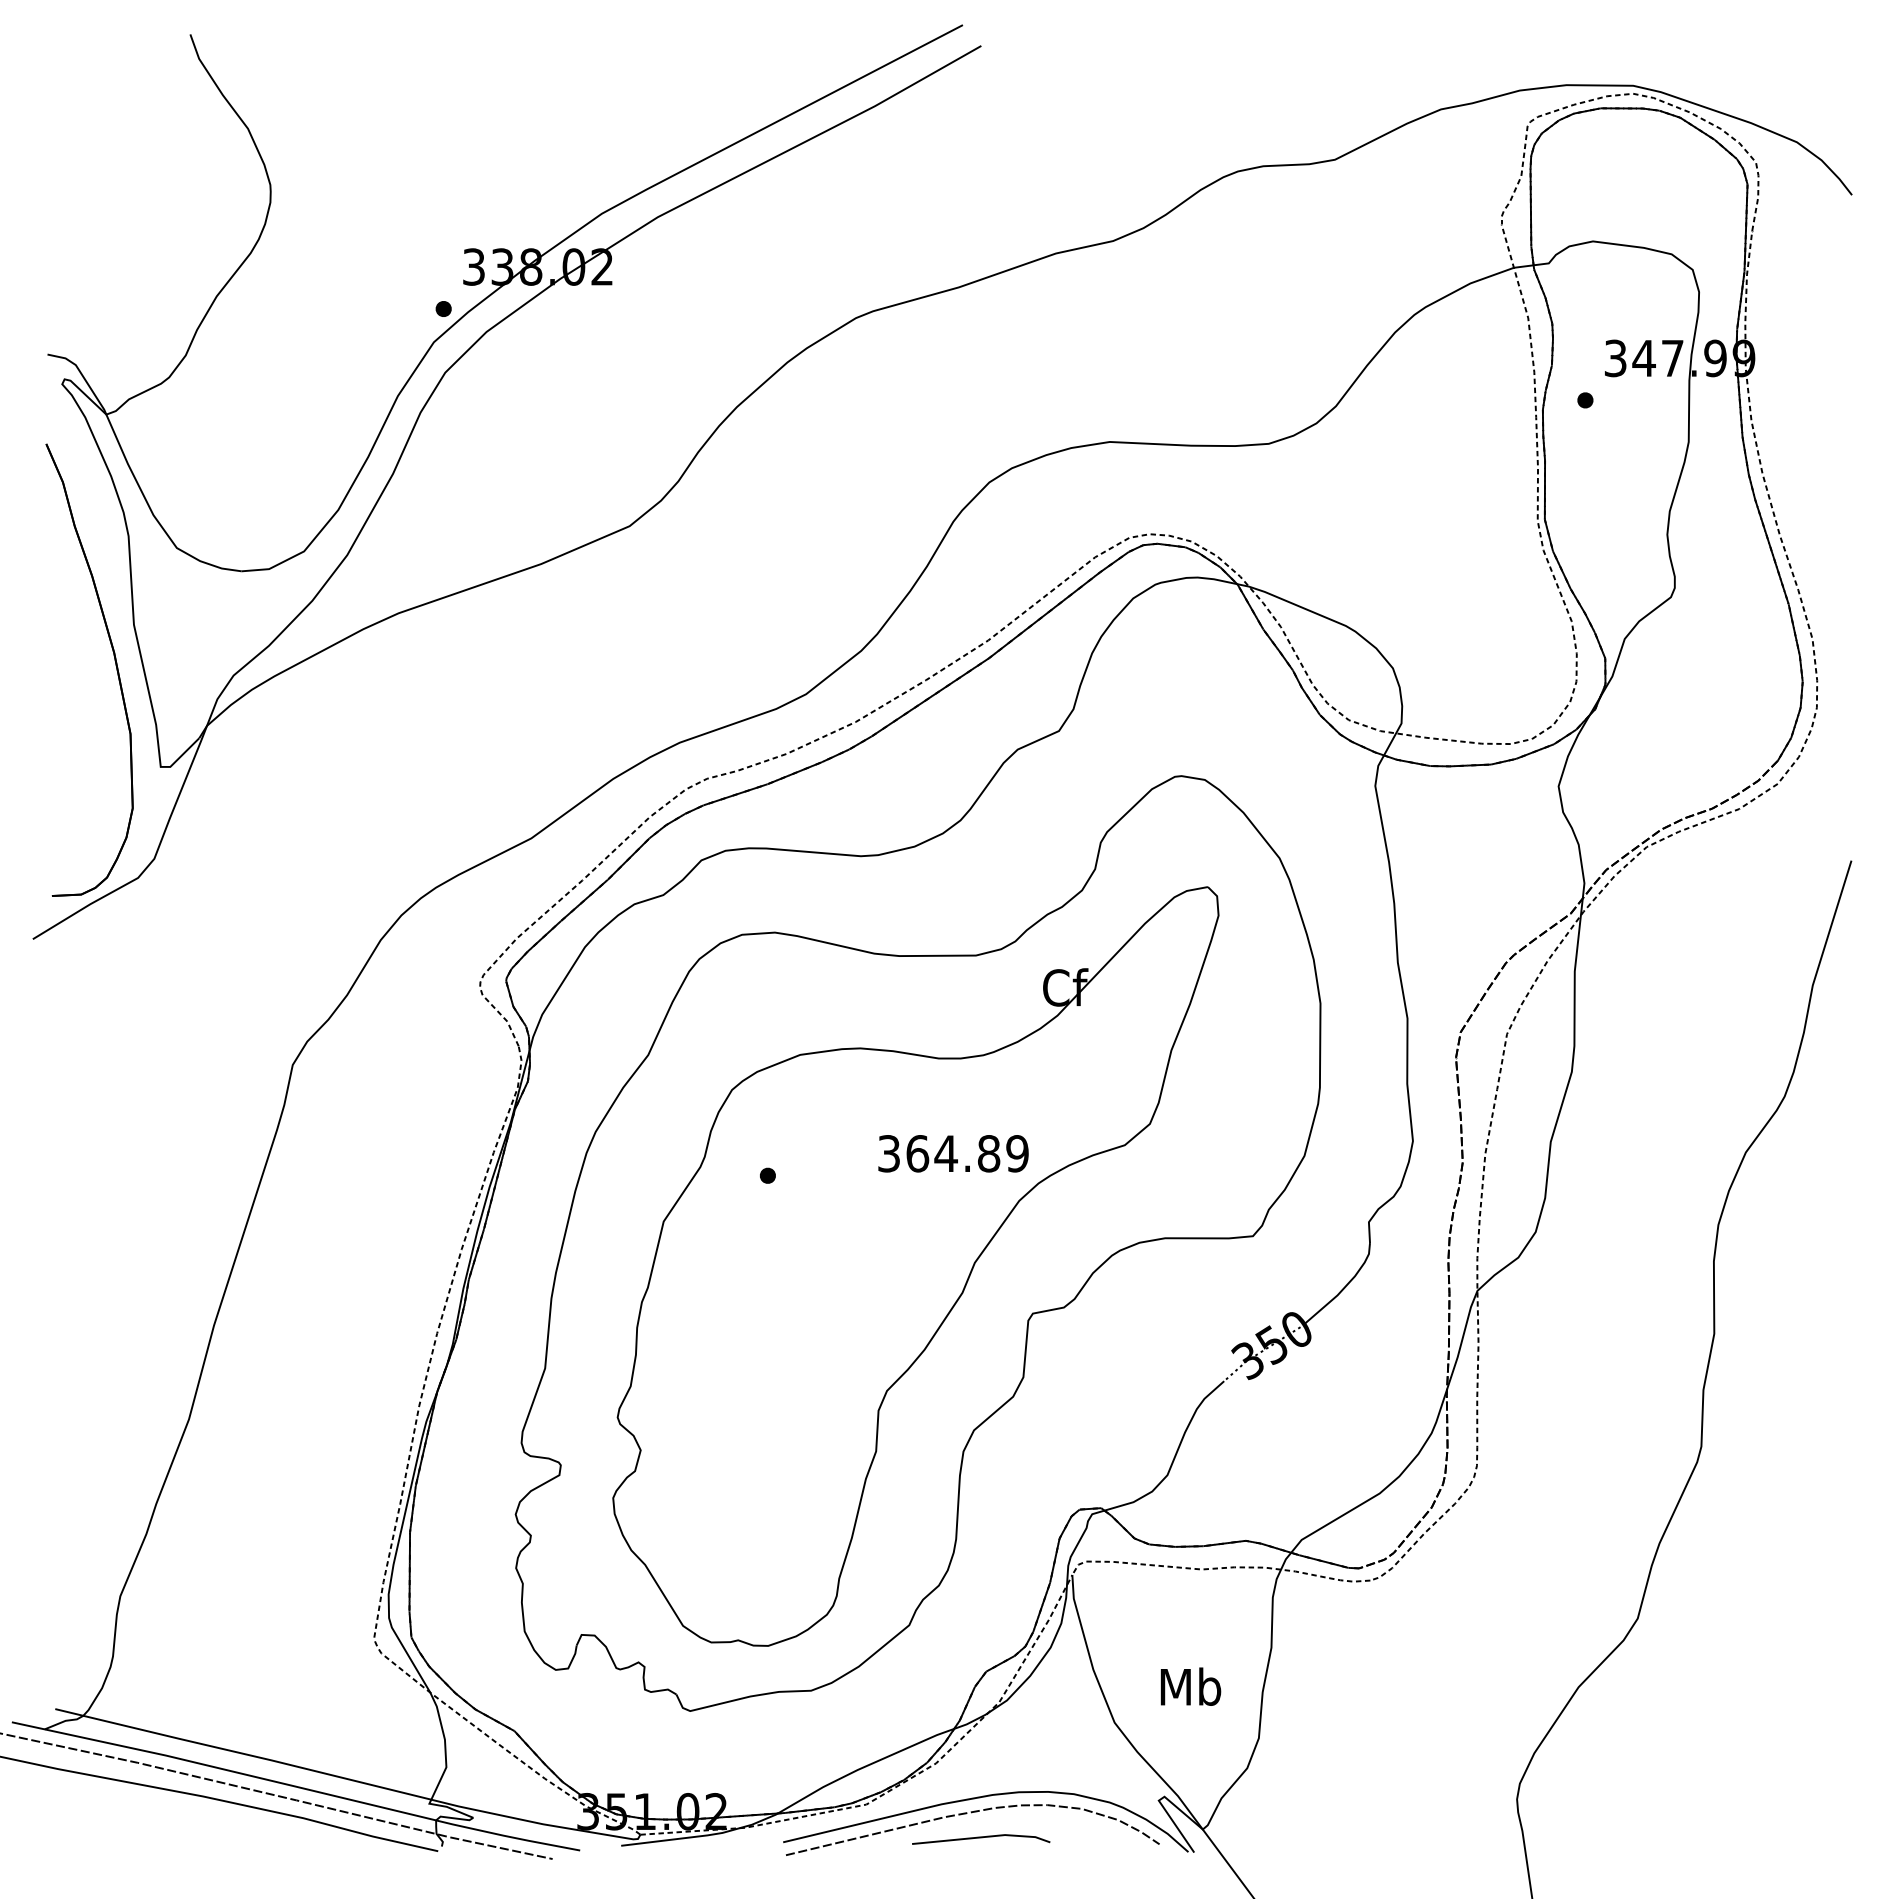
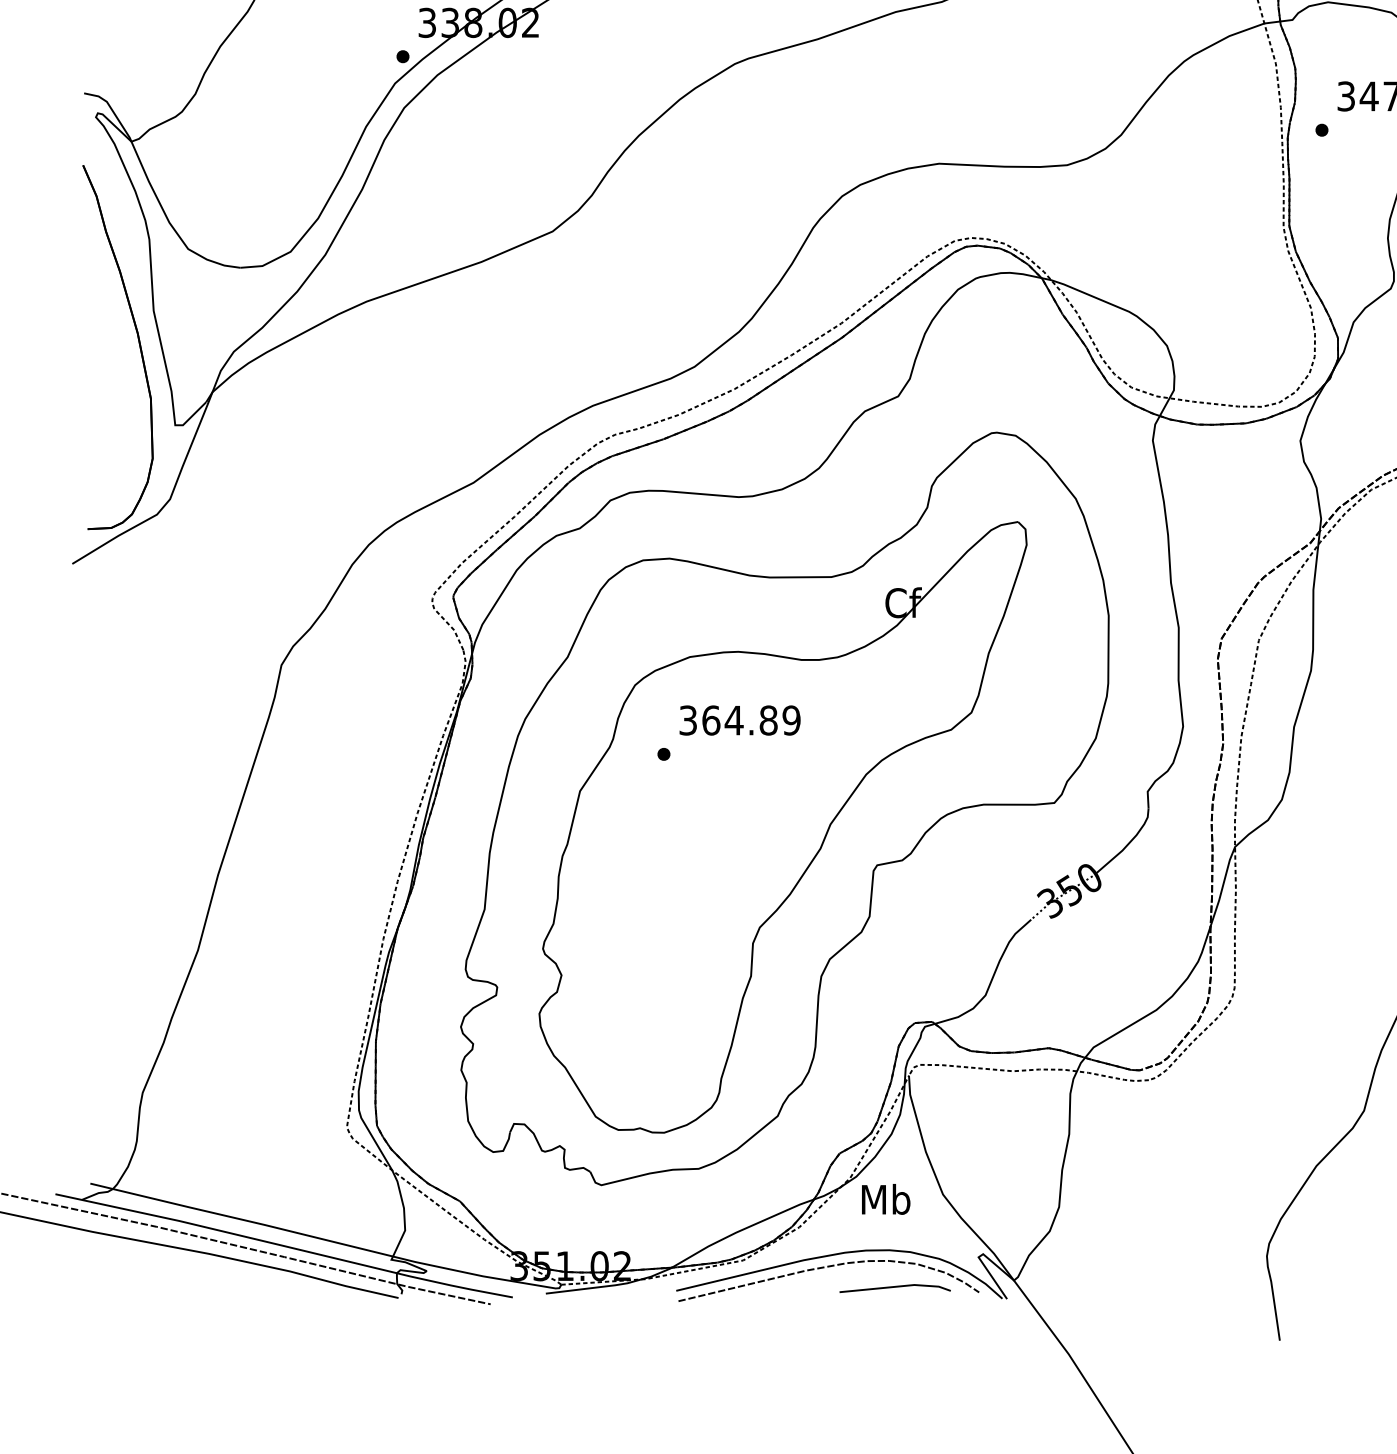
text: (953, 1153) -> (740, 720), moved
text: (1190, 1686) -> (885, 1199), moved
line: (981, 1838) -> (895, 1287), moved

